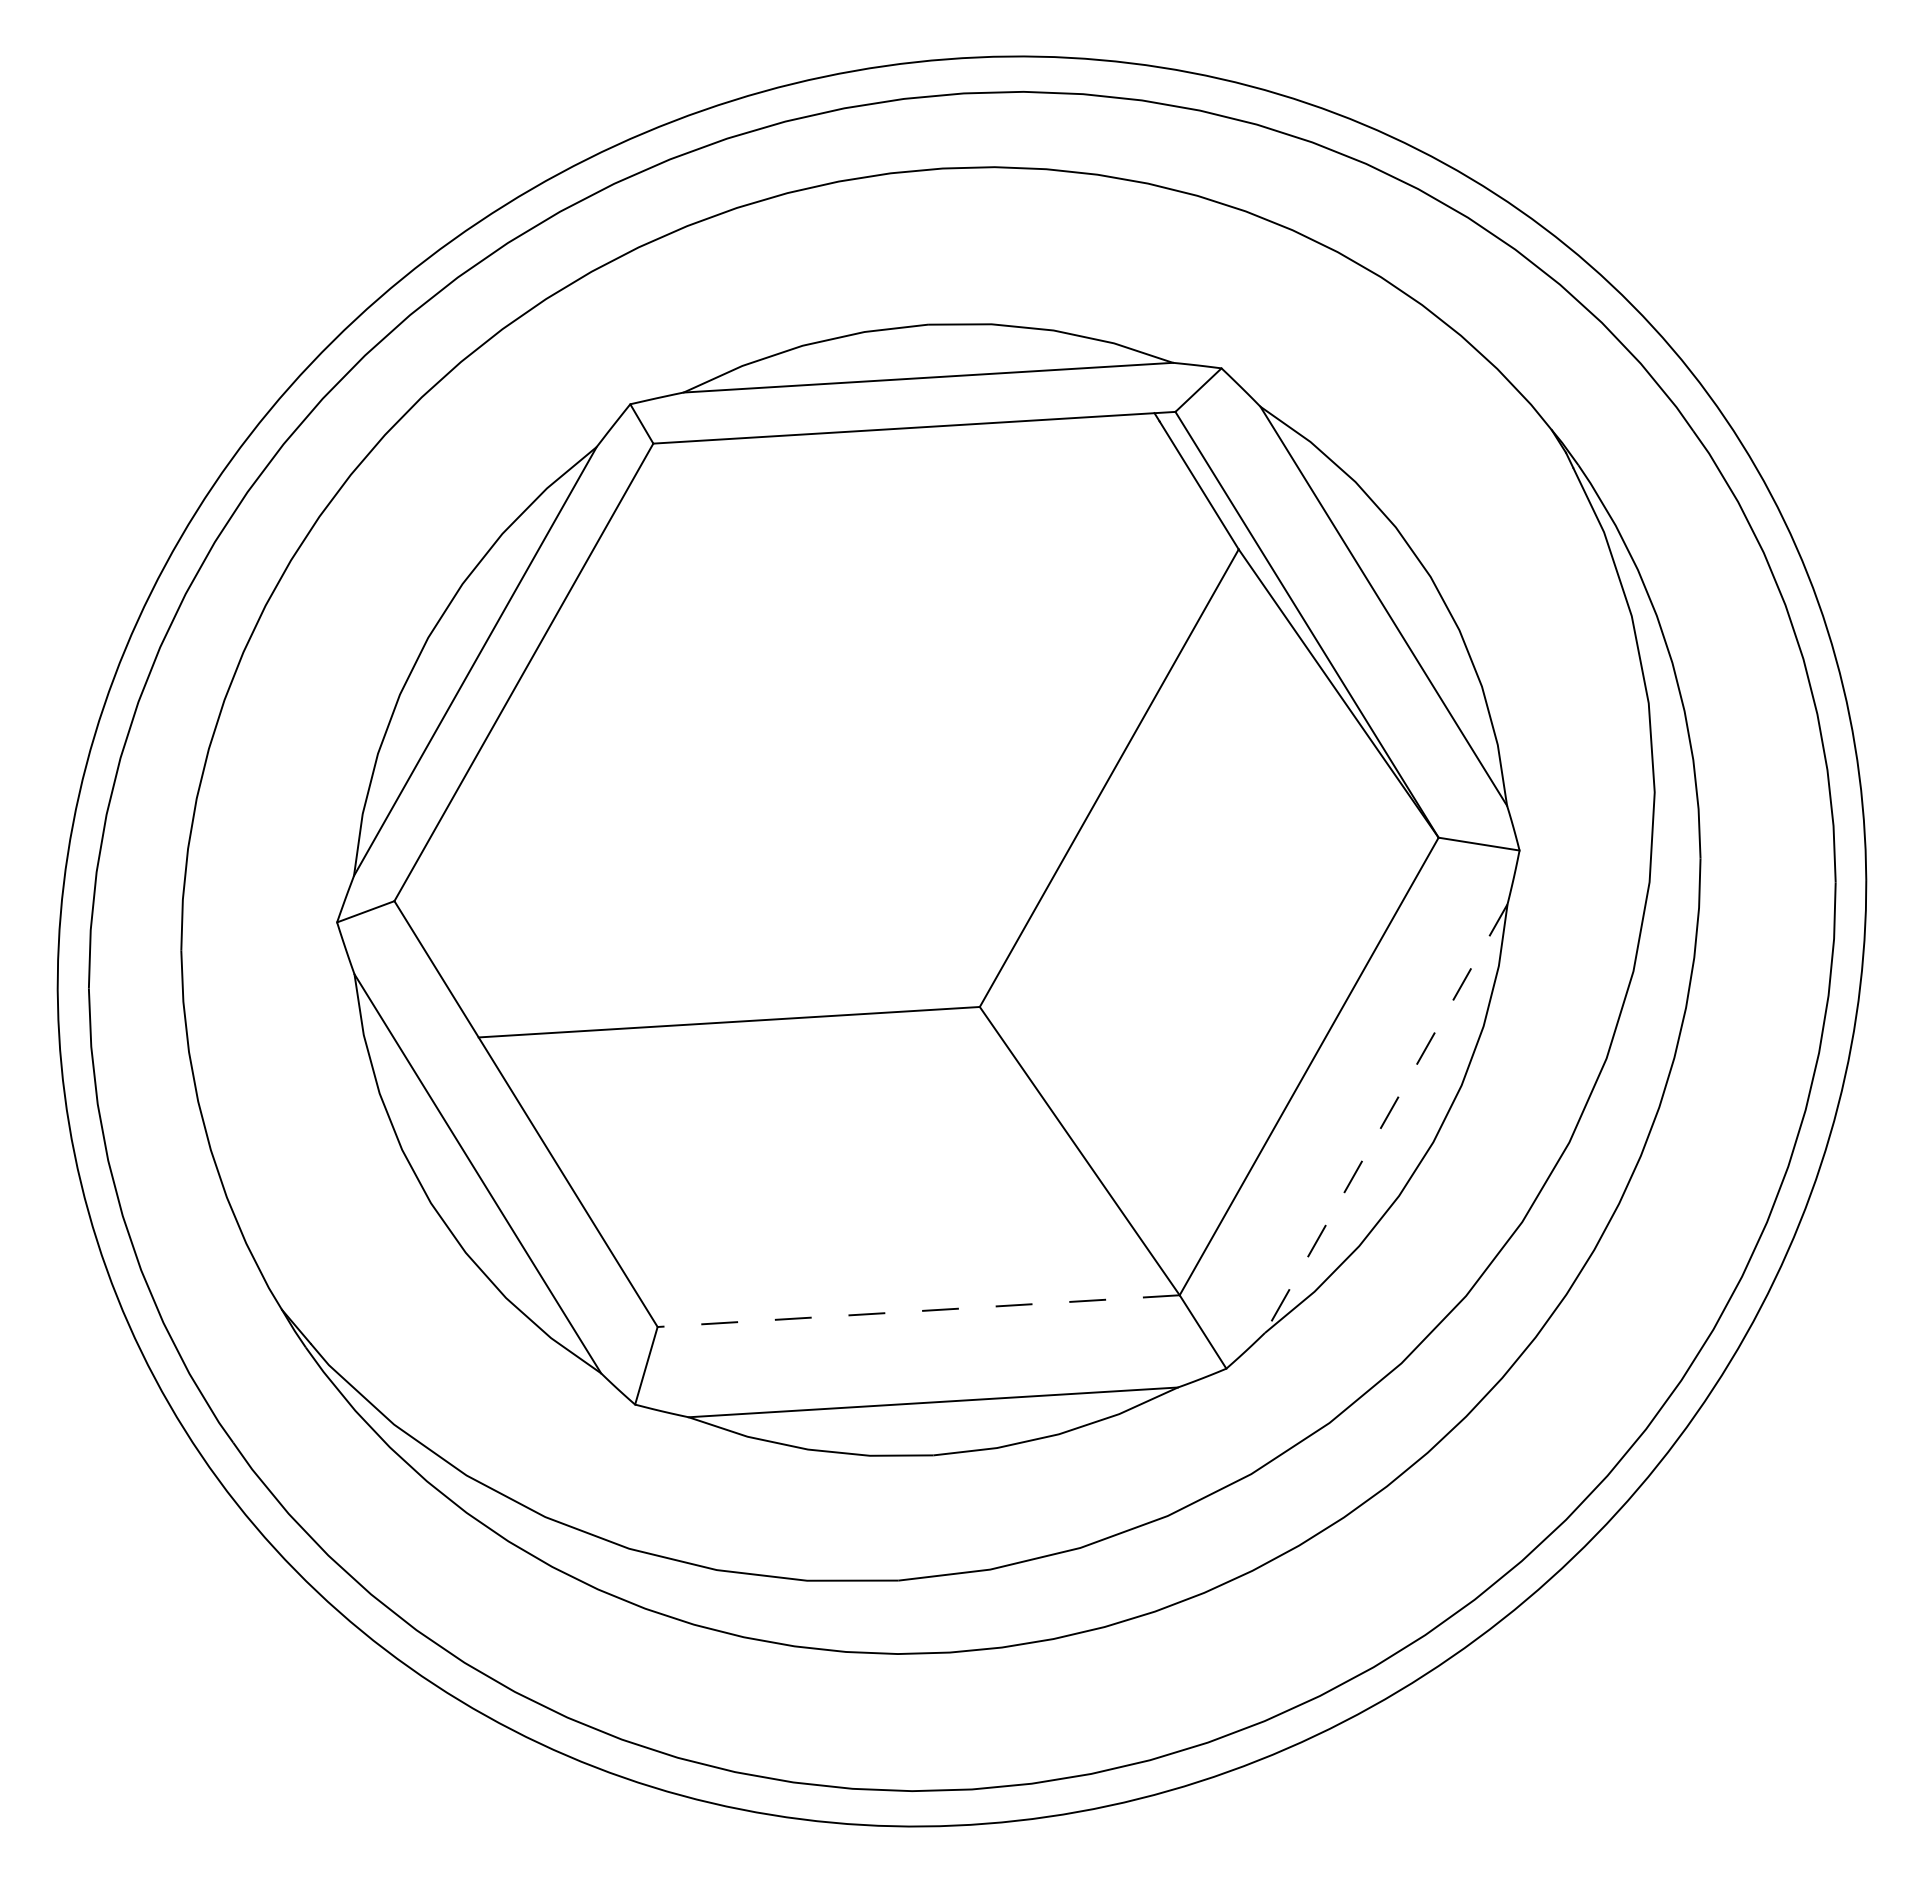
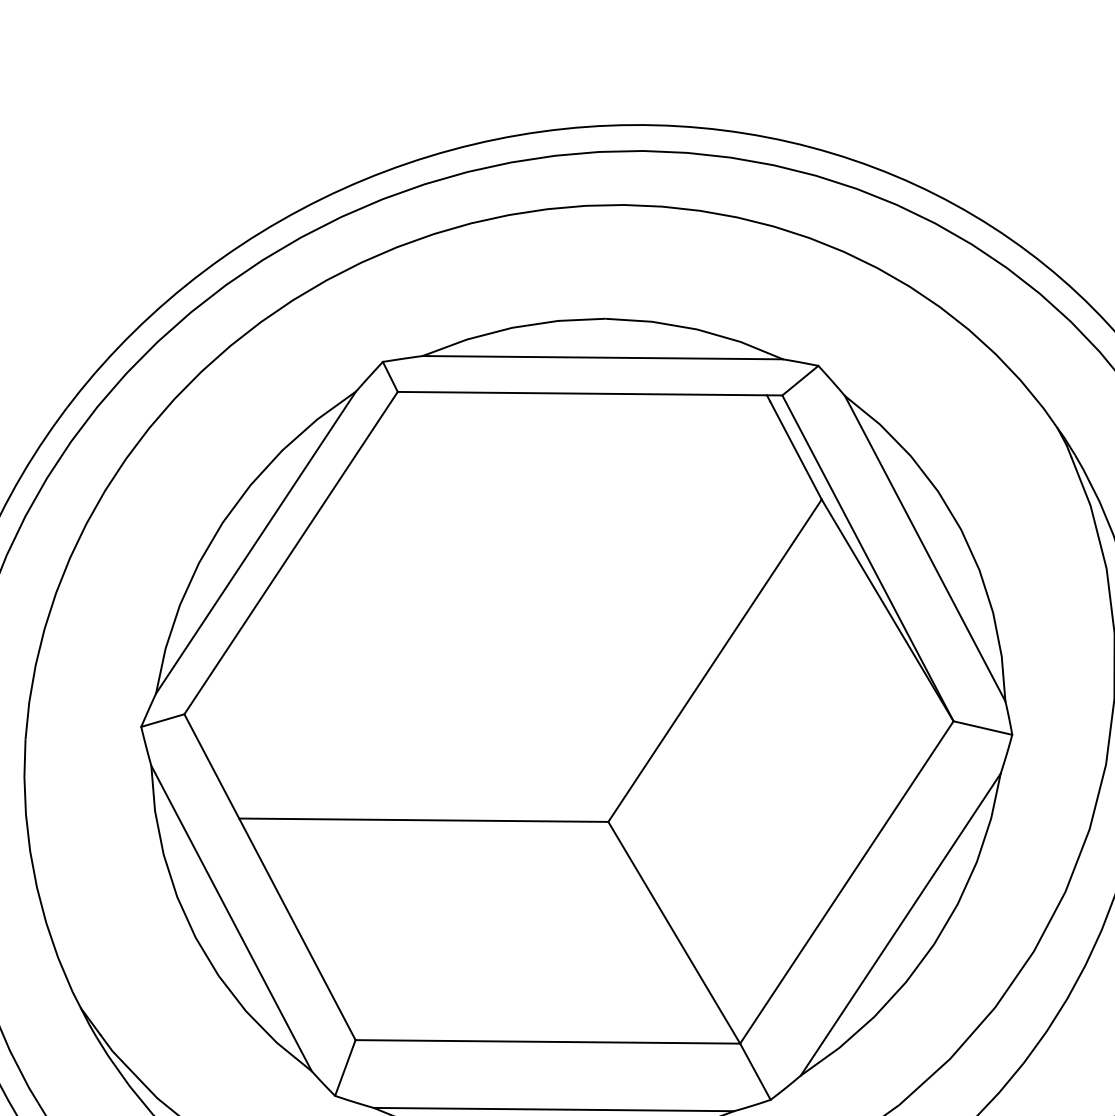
line: (1386, 1119) -> (900, 925), dashed -> solid
line: (918, 1311) -> (547, 1042), dashed -> solid

